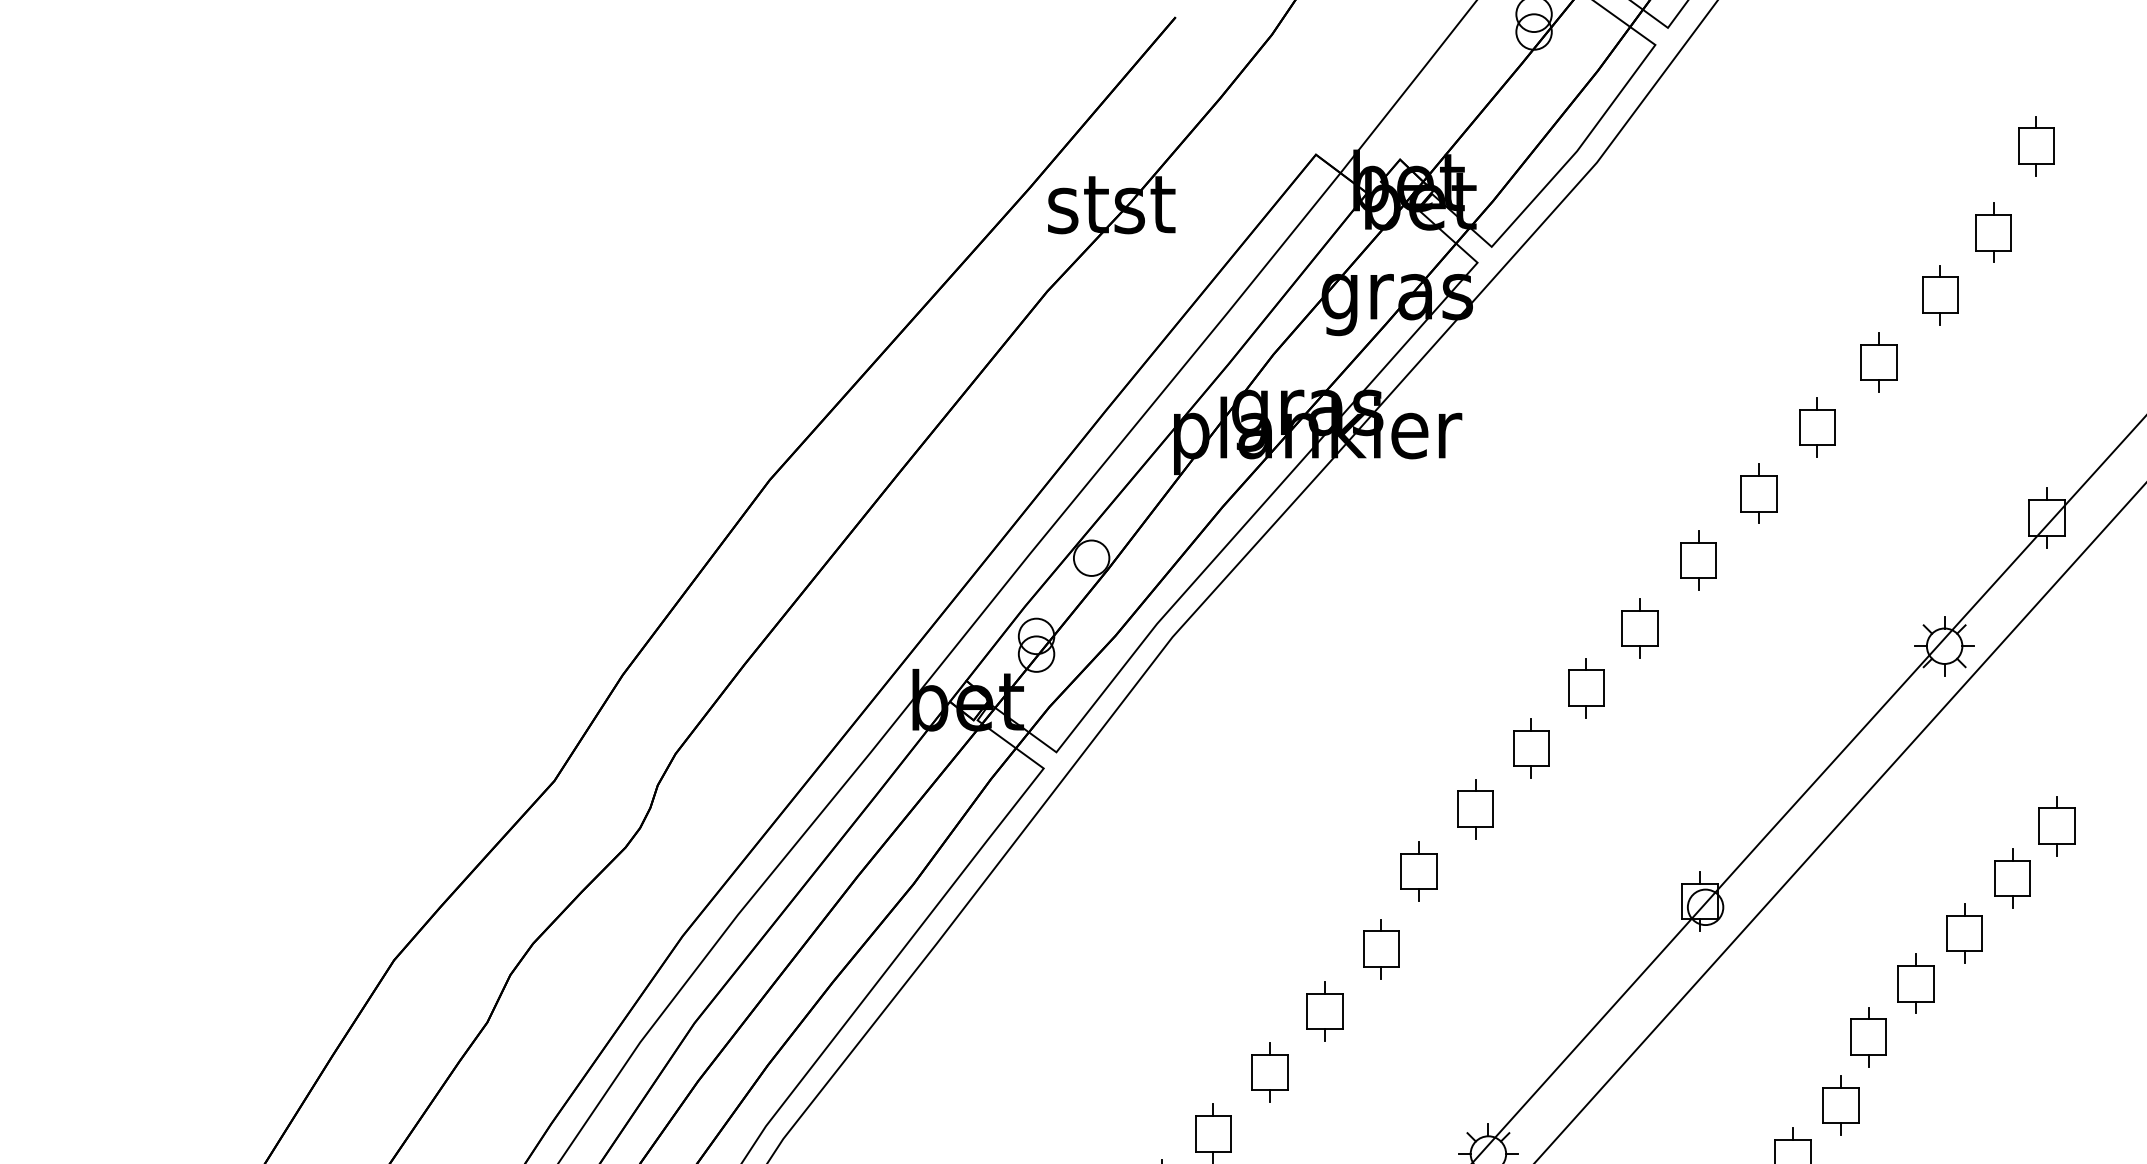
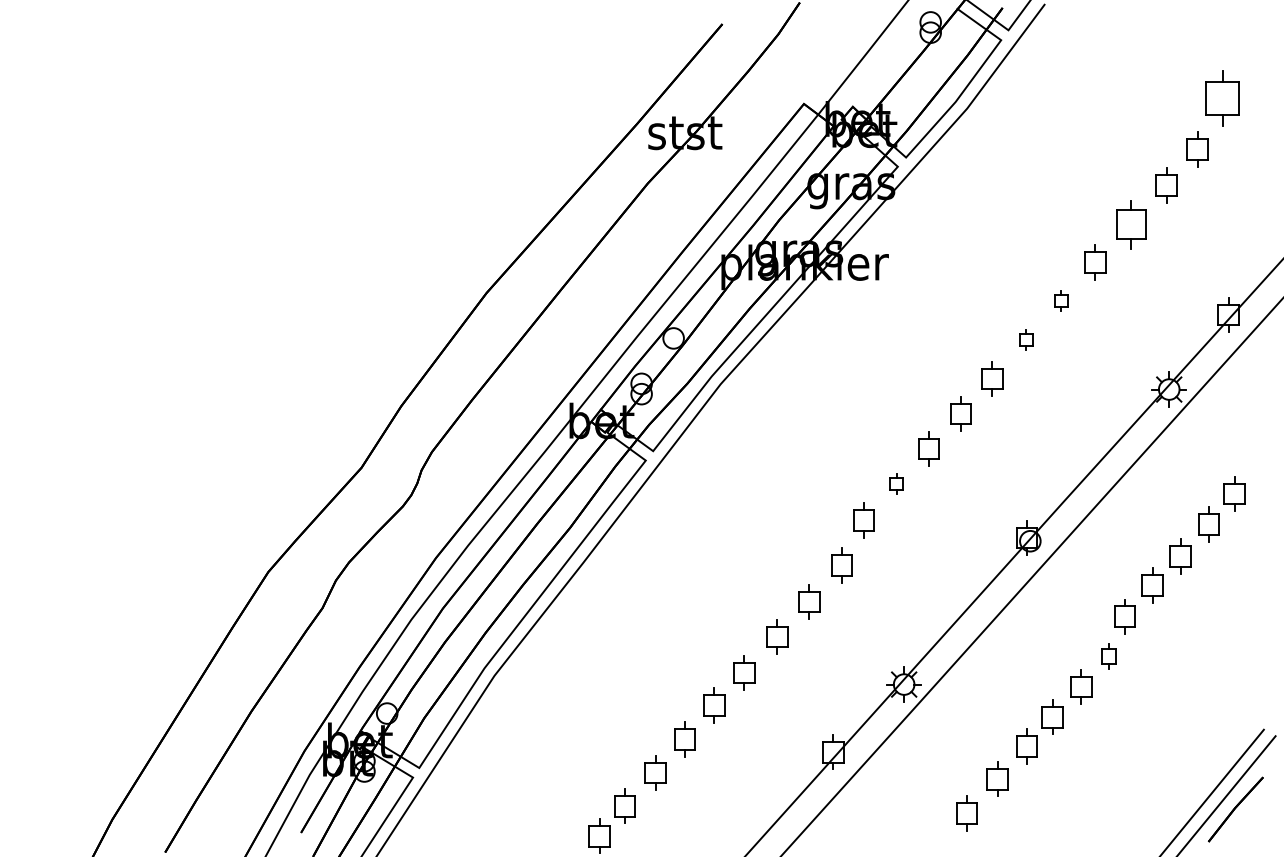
part: (2036, 145) -> (1222, 98), size x1.6
part: (1877, 362) -> (1130, 224), size x1.4
part: (1759, 492) -> (1061, 300), size x0.6
part: (1698, 560) -> (1026, 339), size x0.6
part: (1475, 807) -> (896, 483), size x0.6
part: (1840, 1105) -> (1108, 656), size x0.7

